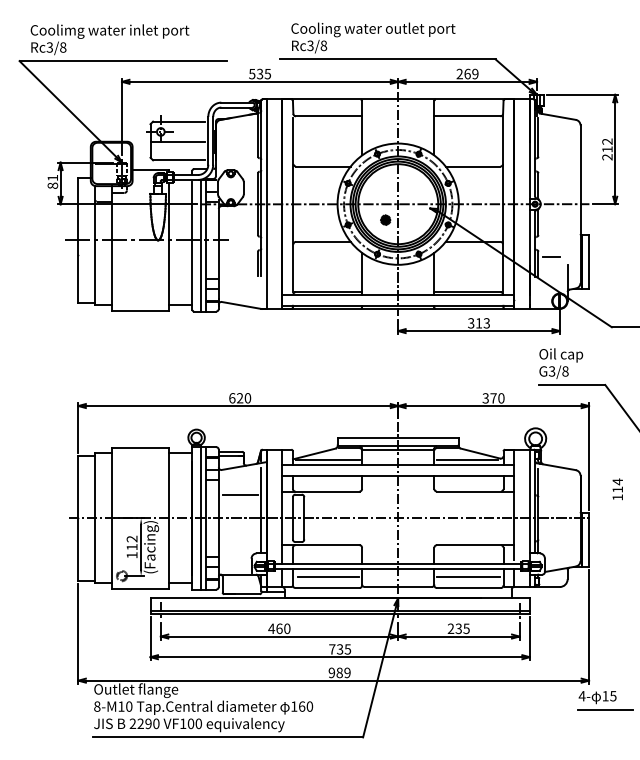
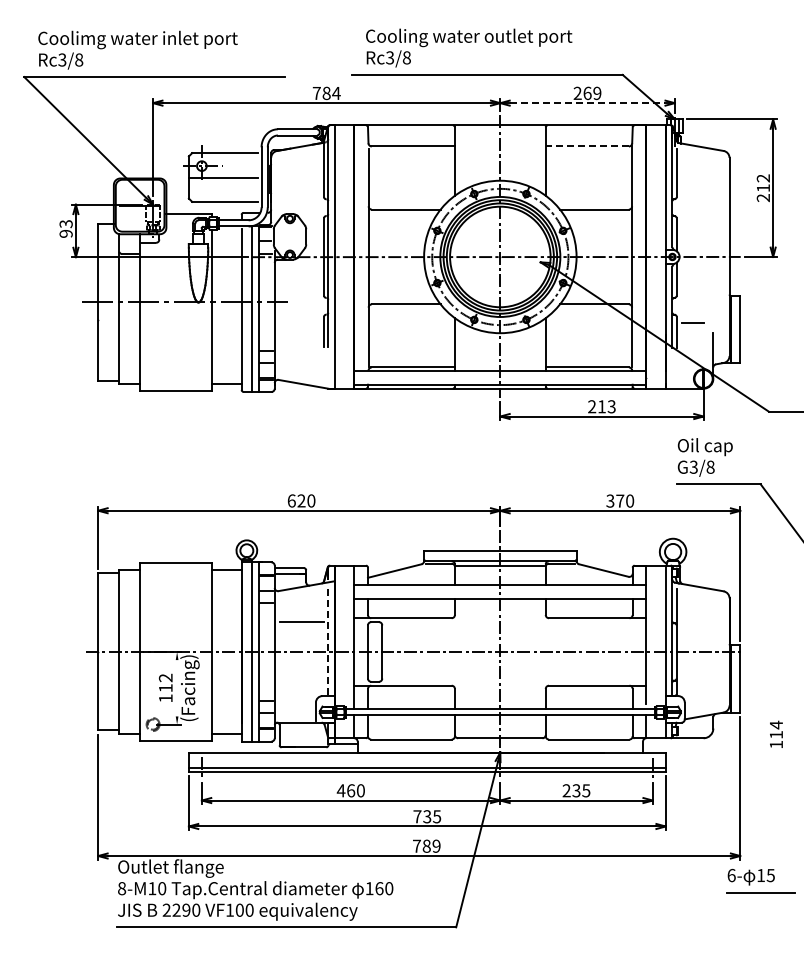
text: (259, 74) -> (326, 93), 535 -> 784
line: (467, 82) -> (587, 103), solid -> dashed
line: (467, 116) -> (587, 146), solid -> dashed
text: (52, 181) -> (65, 228), 81 -> 93
part: (385, 219) -> (484, 276), removed
text: (471, 323) -> (592, 407), 313 -> 213
line: (328, 459) -> (412, 578), removed
line: (467, 459) -> (587, 578), removed
text: (617, 488) -> (776, 733), moved
line: (261, 510) -> (328, 642), solid -> dashed
line: (141, 547) -> (177, 688), removed
line: (327, 576) -> (411, 725), removed
line: (468, 576) -> (588, 725), removed
text: (331, 672) -> (416, 845), 989 -> 789
text: (582, 696) -> (731, 875), 4- -> 6-

